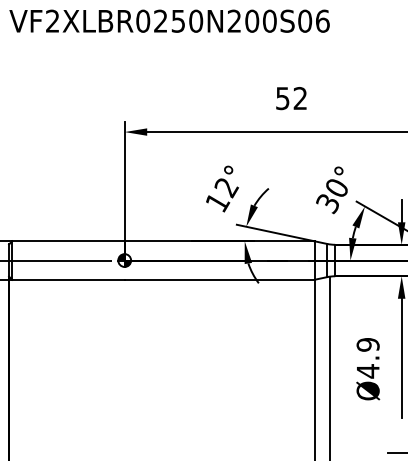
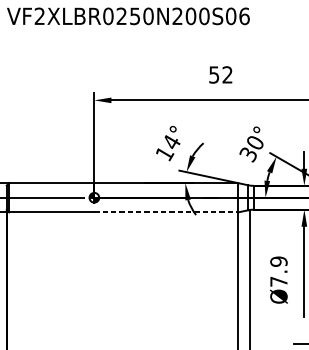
text: (226, 187) -> (171, 142), 12° -> 14°
line: (219, 279) -> (166, 212), solid -> dashed
text: (368, 371) -> (279, 281), Ø4.9 -> Ø7.9

